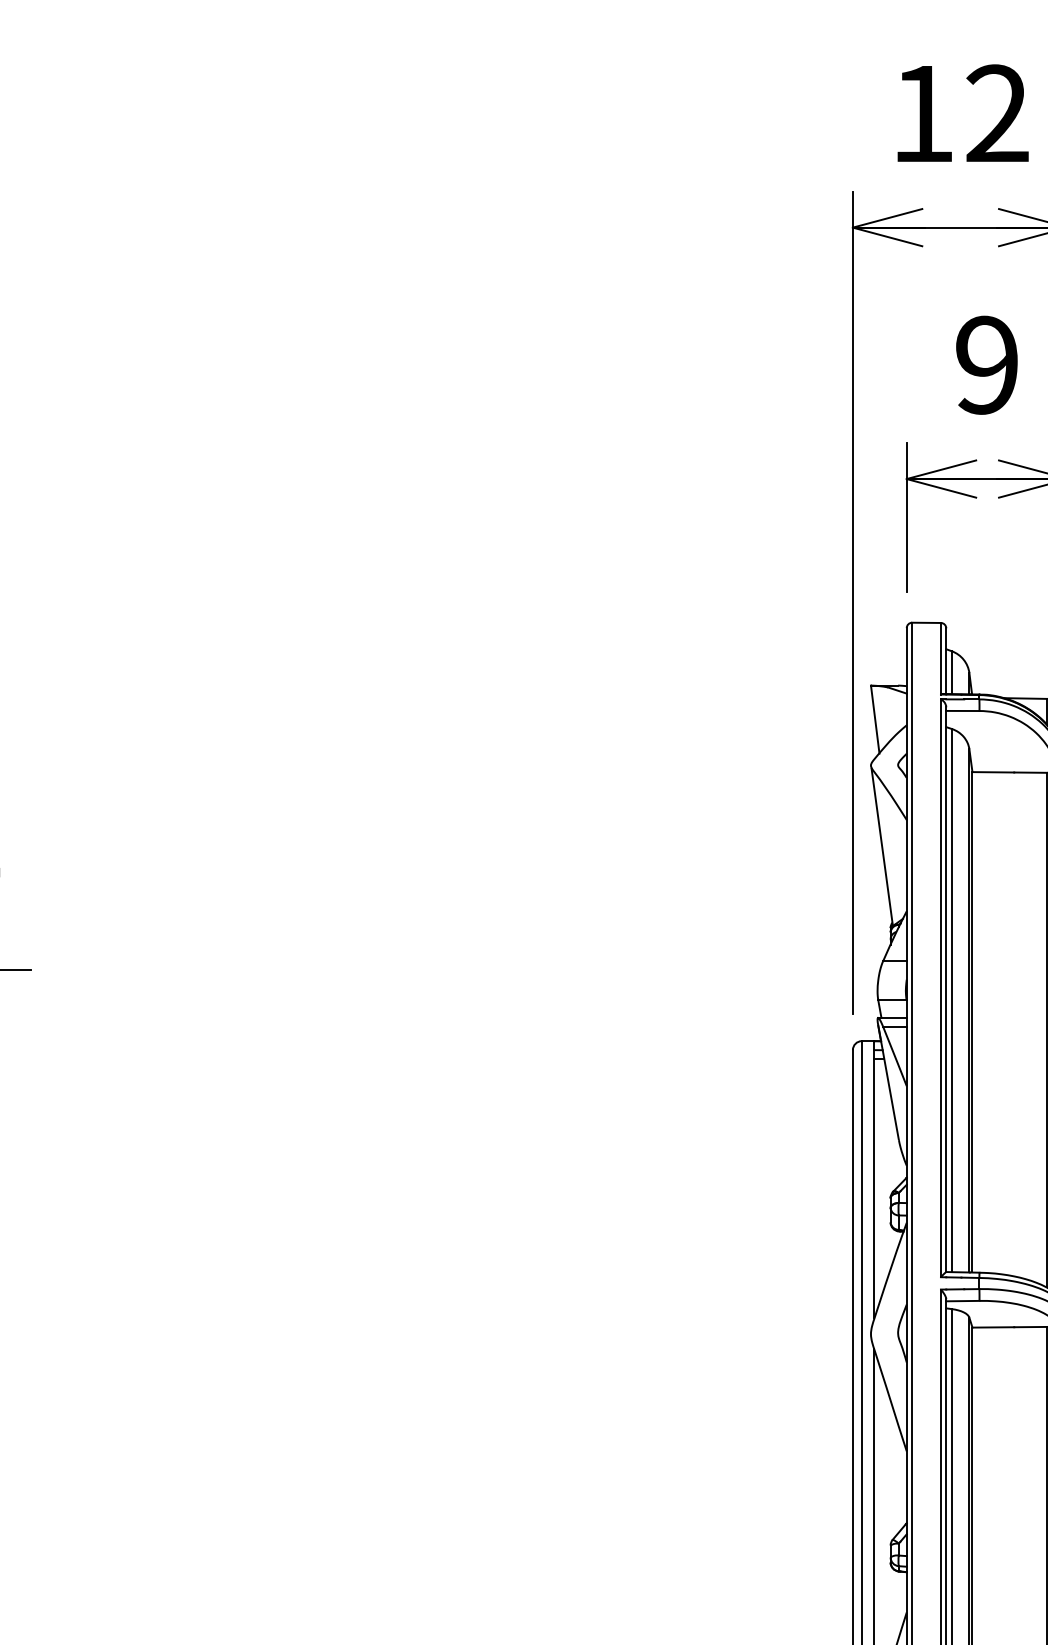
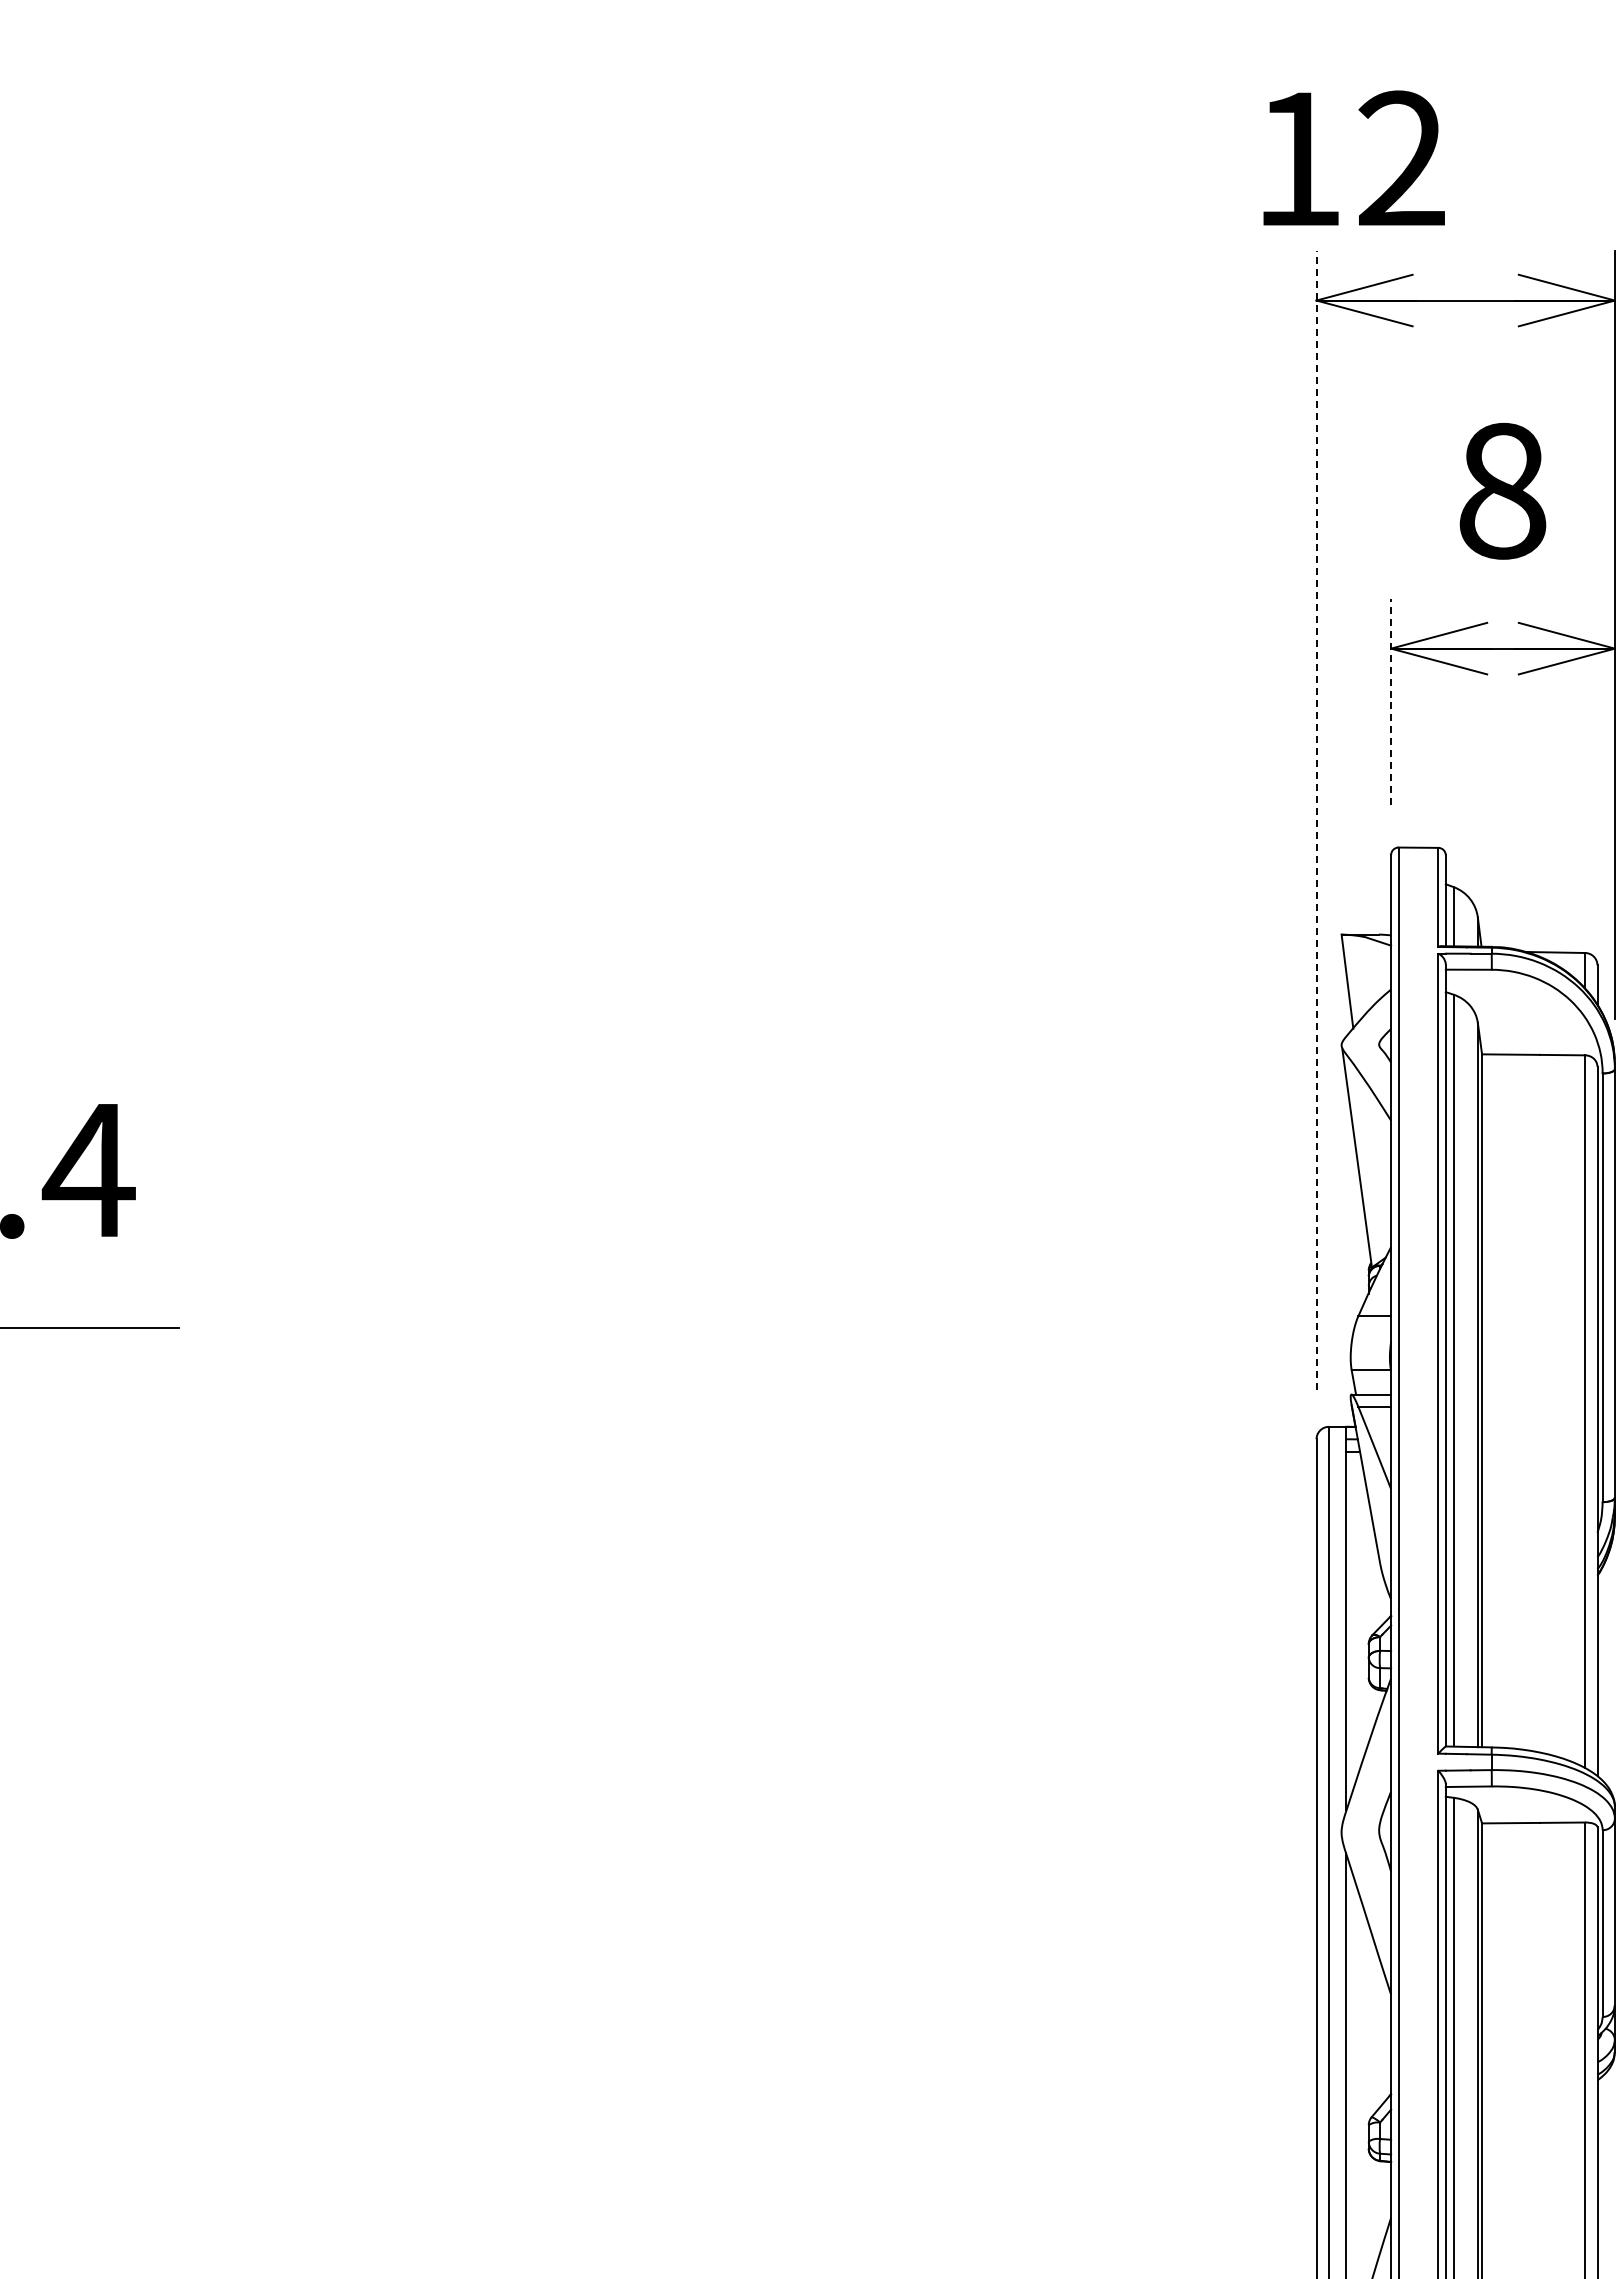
text: (962, 112) -> (1353, 157), moved
text: (987, 364) -> (1502, 490), 9 -> 8
line: (907, 517) -> (1391, 701), solid -> dashed
line: (852, 602) -> (1316, 819), solid -> dashed

